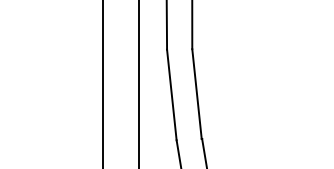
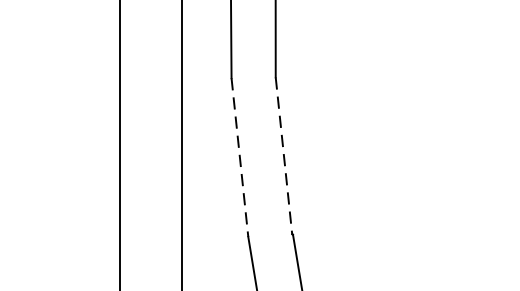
line: (171, 94) -> (239, 156), solid -> dashed
line: (197, 94) -> (284, 156), solid -> dashed

